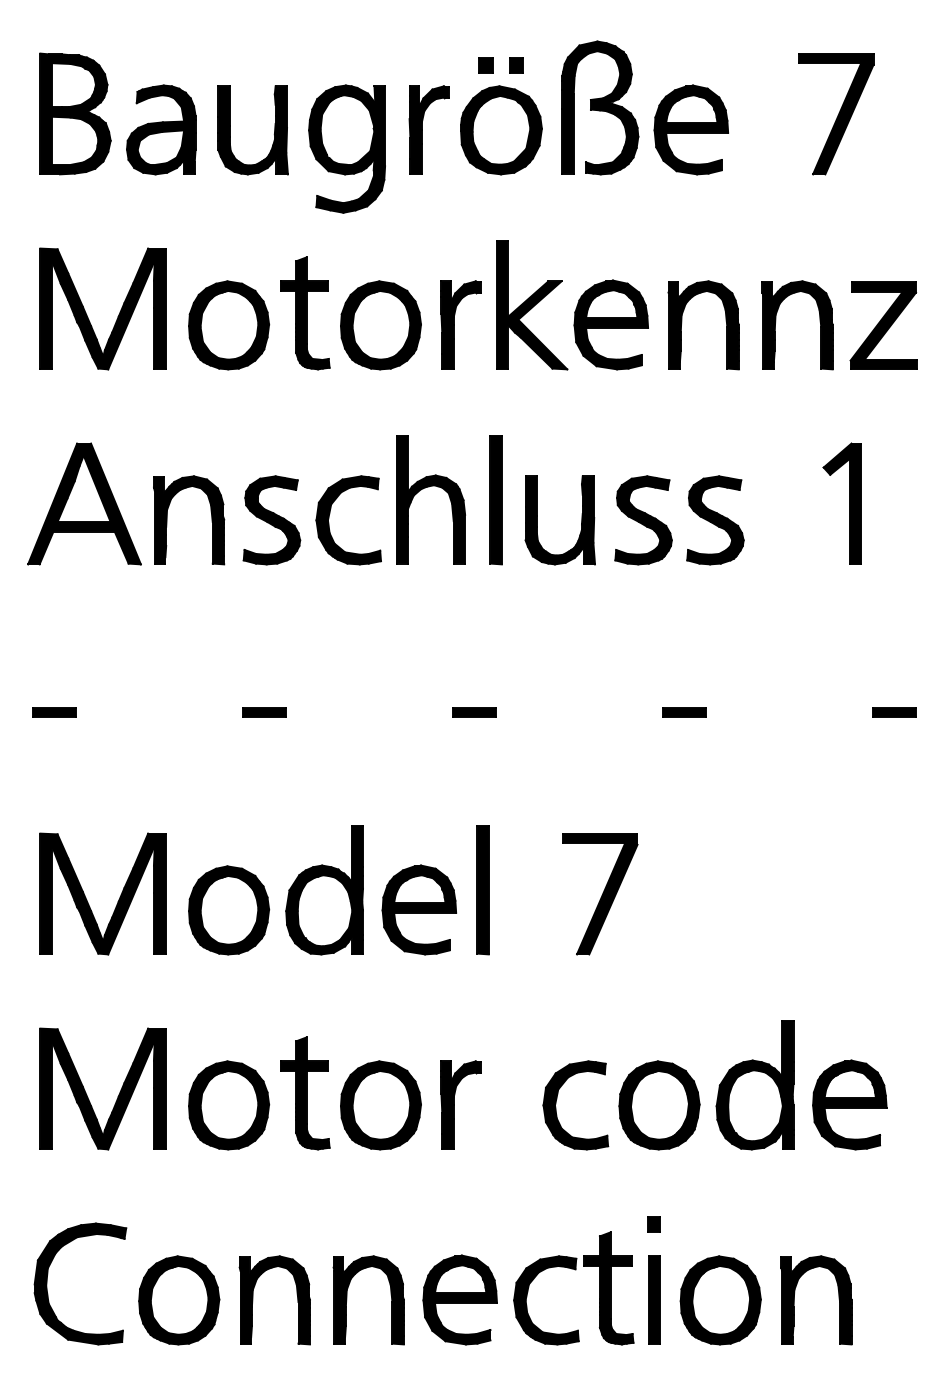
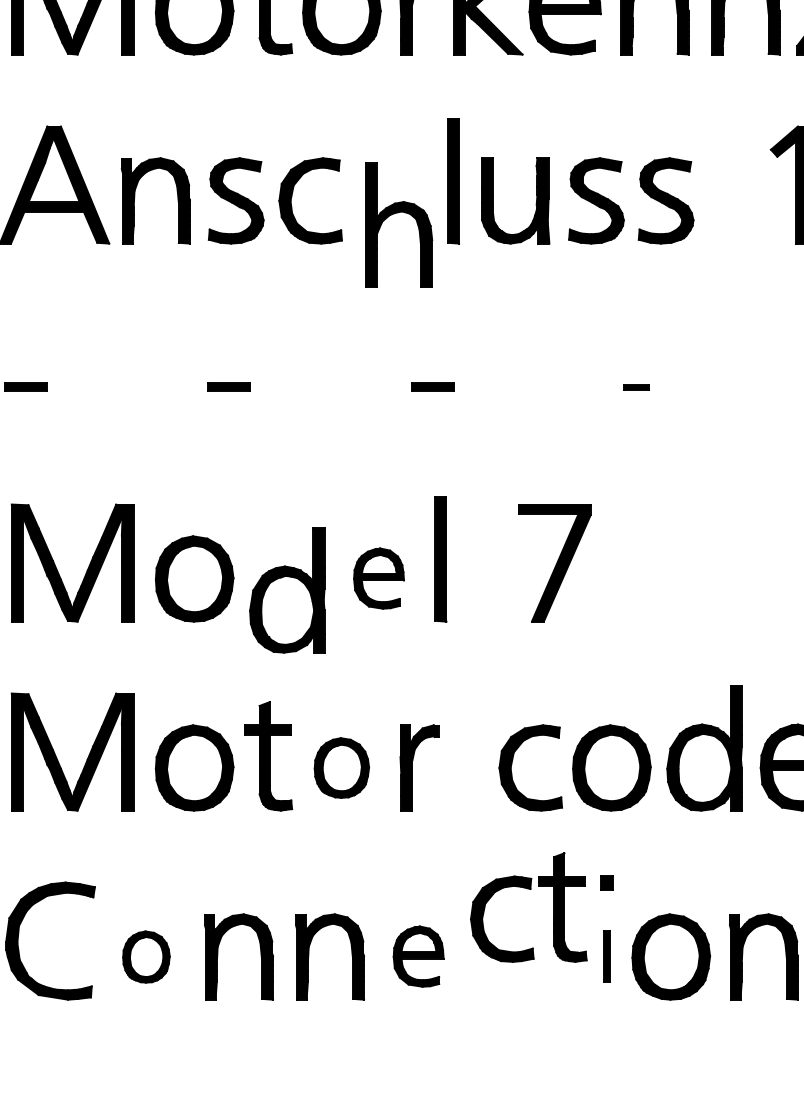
part: (429, 487) -> (397, 213), moved
part: (684, 712) -> (636, 387), size x0.6
part: (324, 890) -> (287, 590), moved
part: (418, 909) -> (378, 578), size x0.7
part: (380, 1105) -> (341, 768), size x0.7
part: (575, 1270) -> (530, 890), moved
part: (459, 1299) -> (418, 956), size x0.7
part: (654, 1299) -> (607, 956), size x0.6
part: (179, 1300) -> (146, 957), size x0.6

